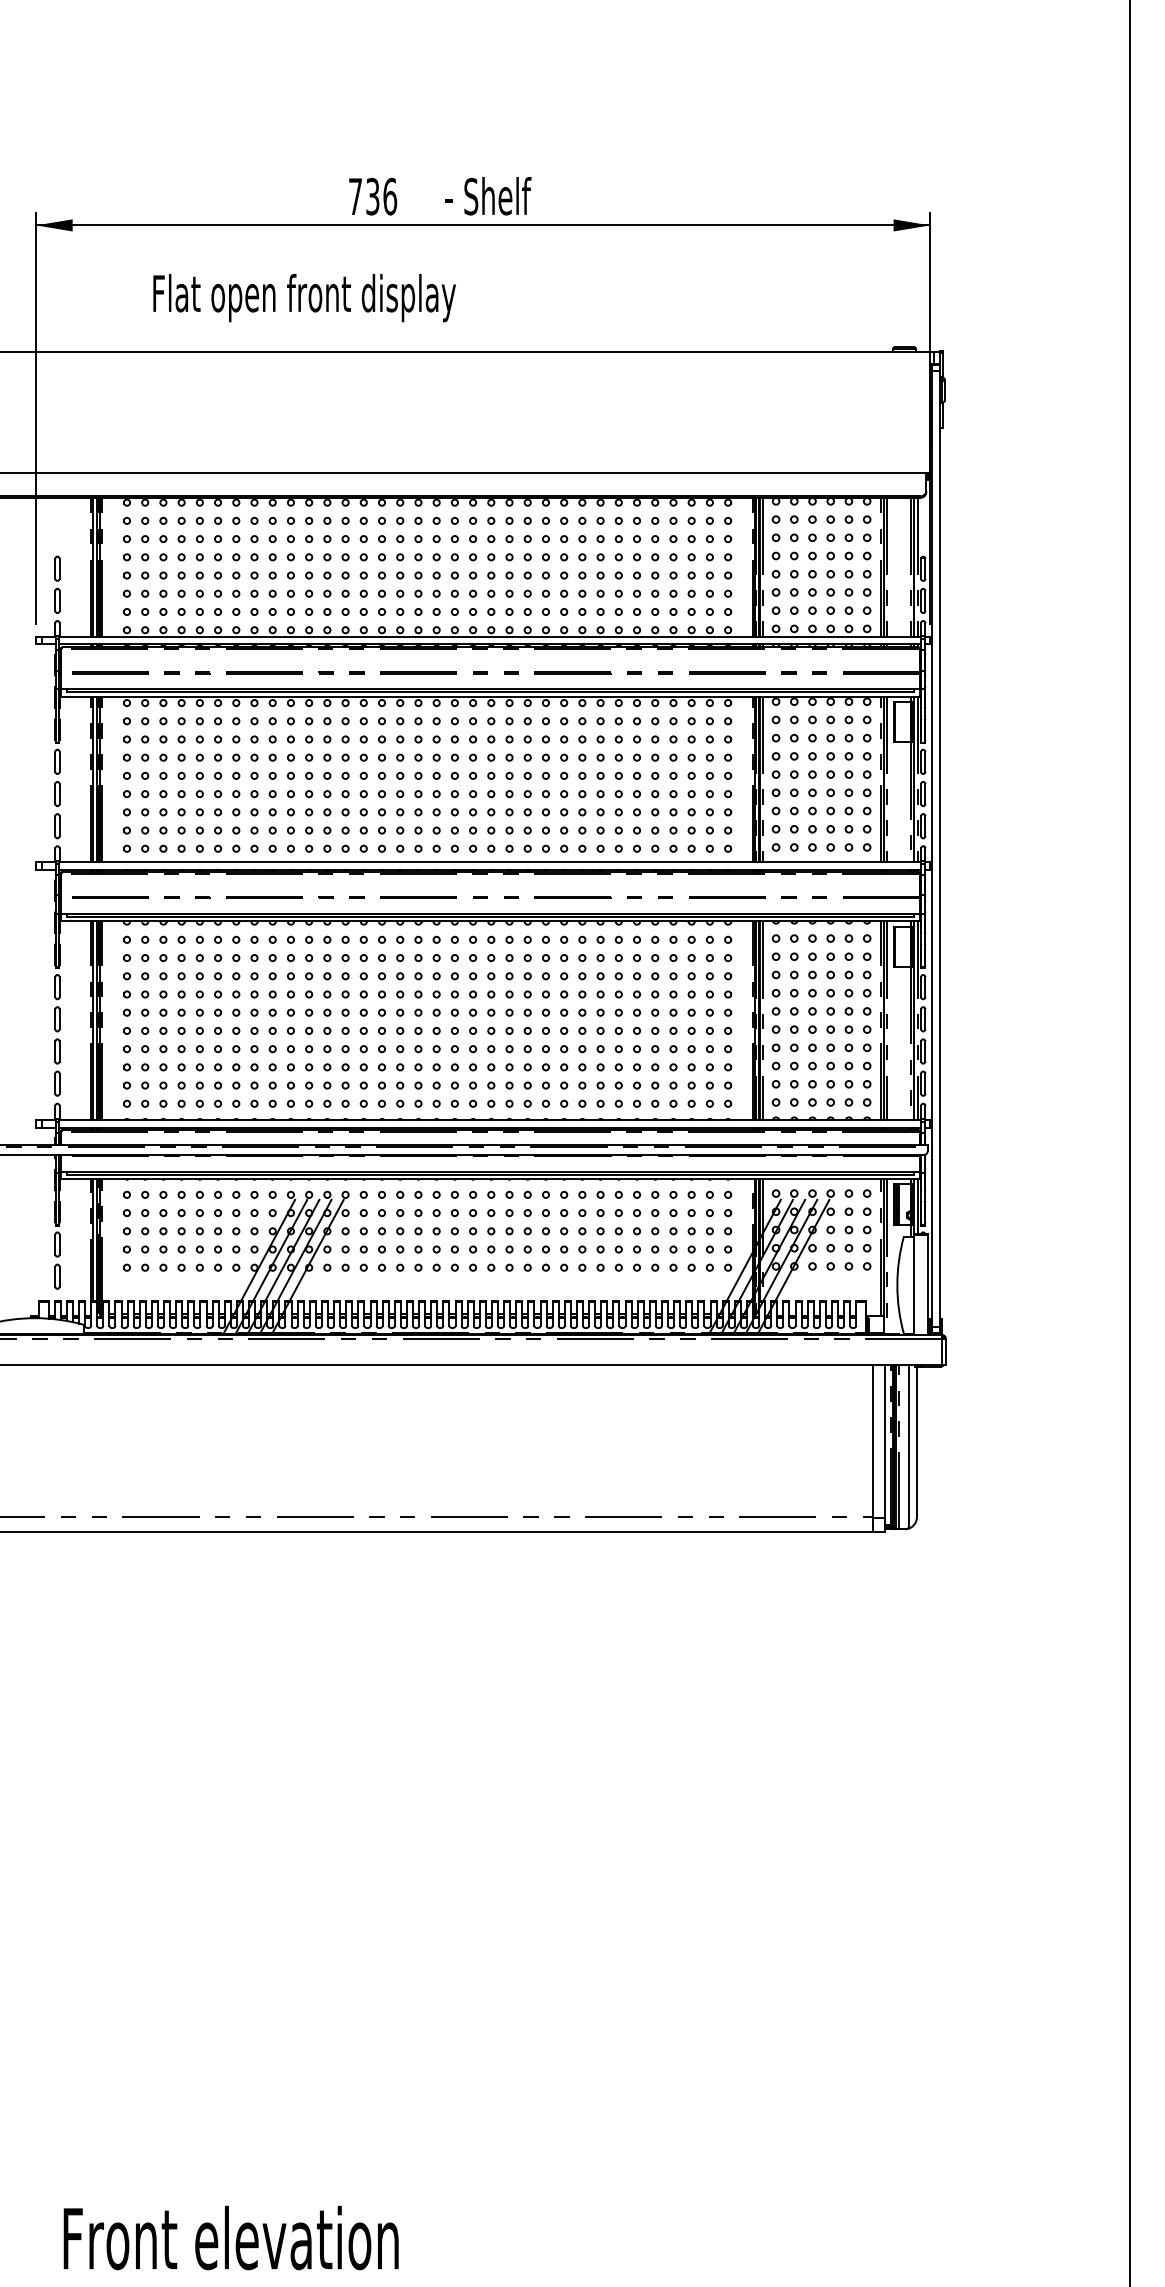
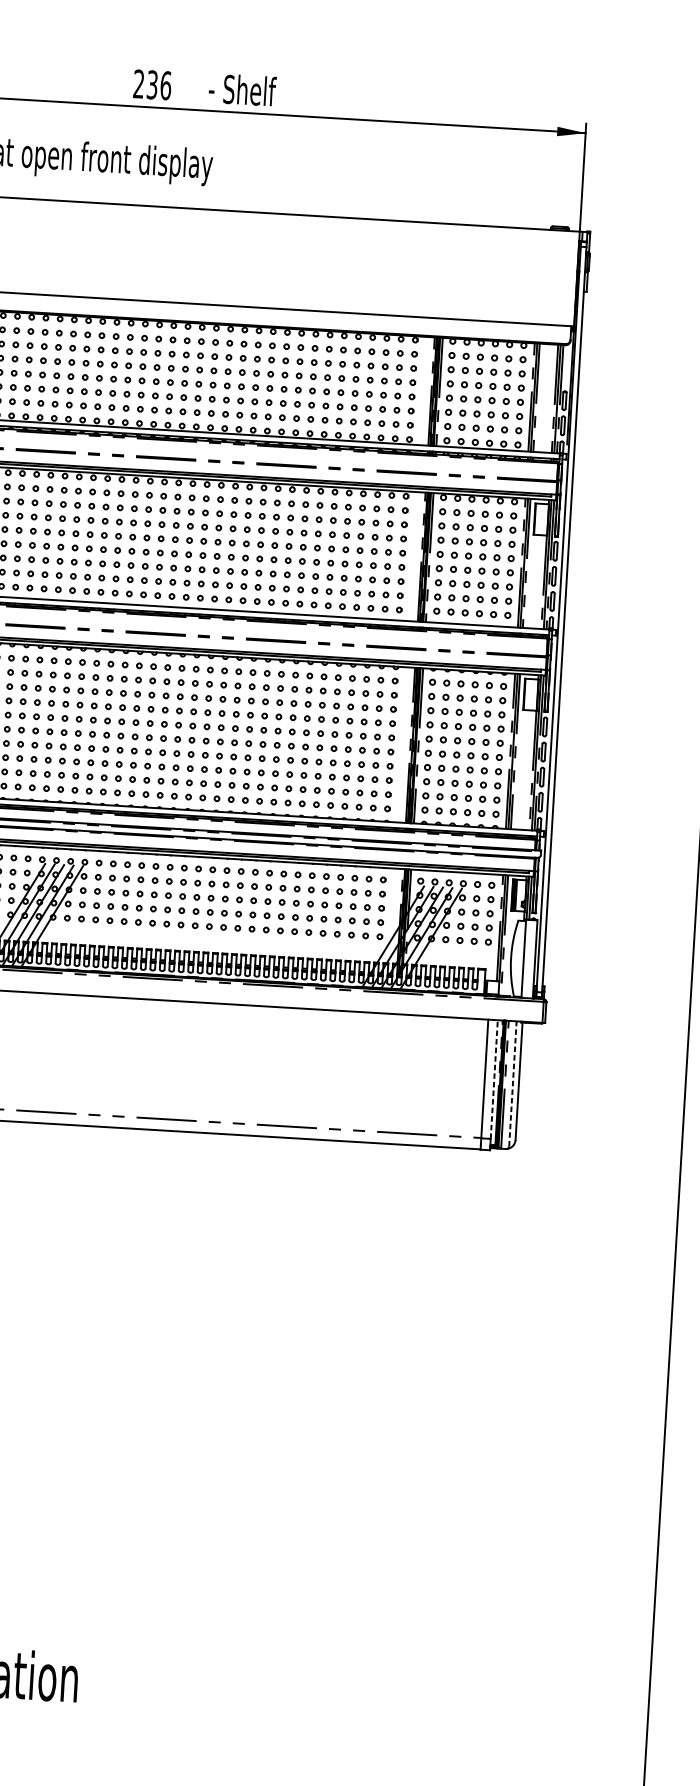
text: (355, 195) -> (138, 83), 736 -> 236
line: (885, 1440) -> (494, 1078), solid -> dashed
line: (909, 1445) -> (513, 1083), solid -> dashed

